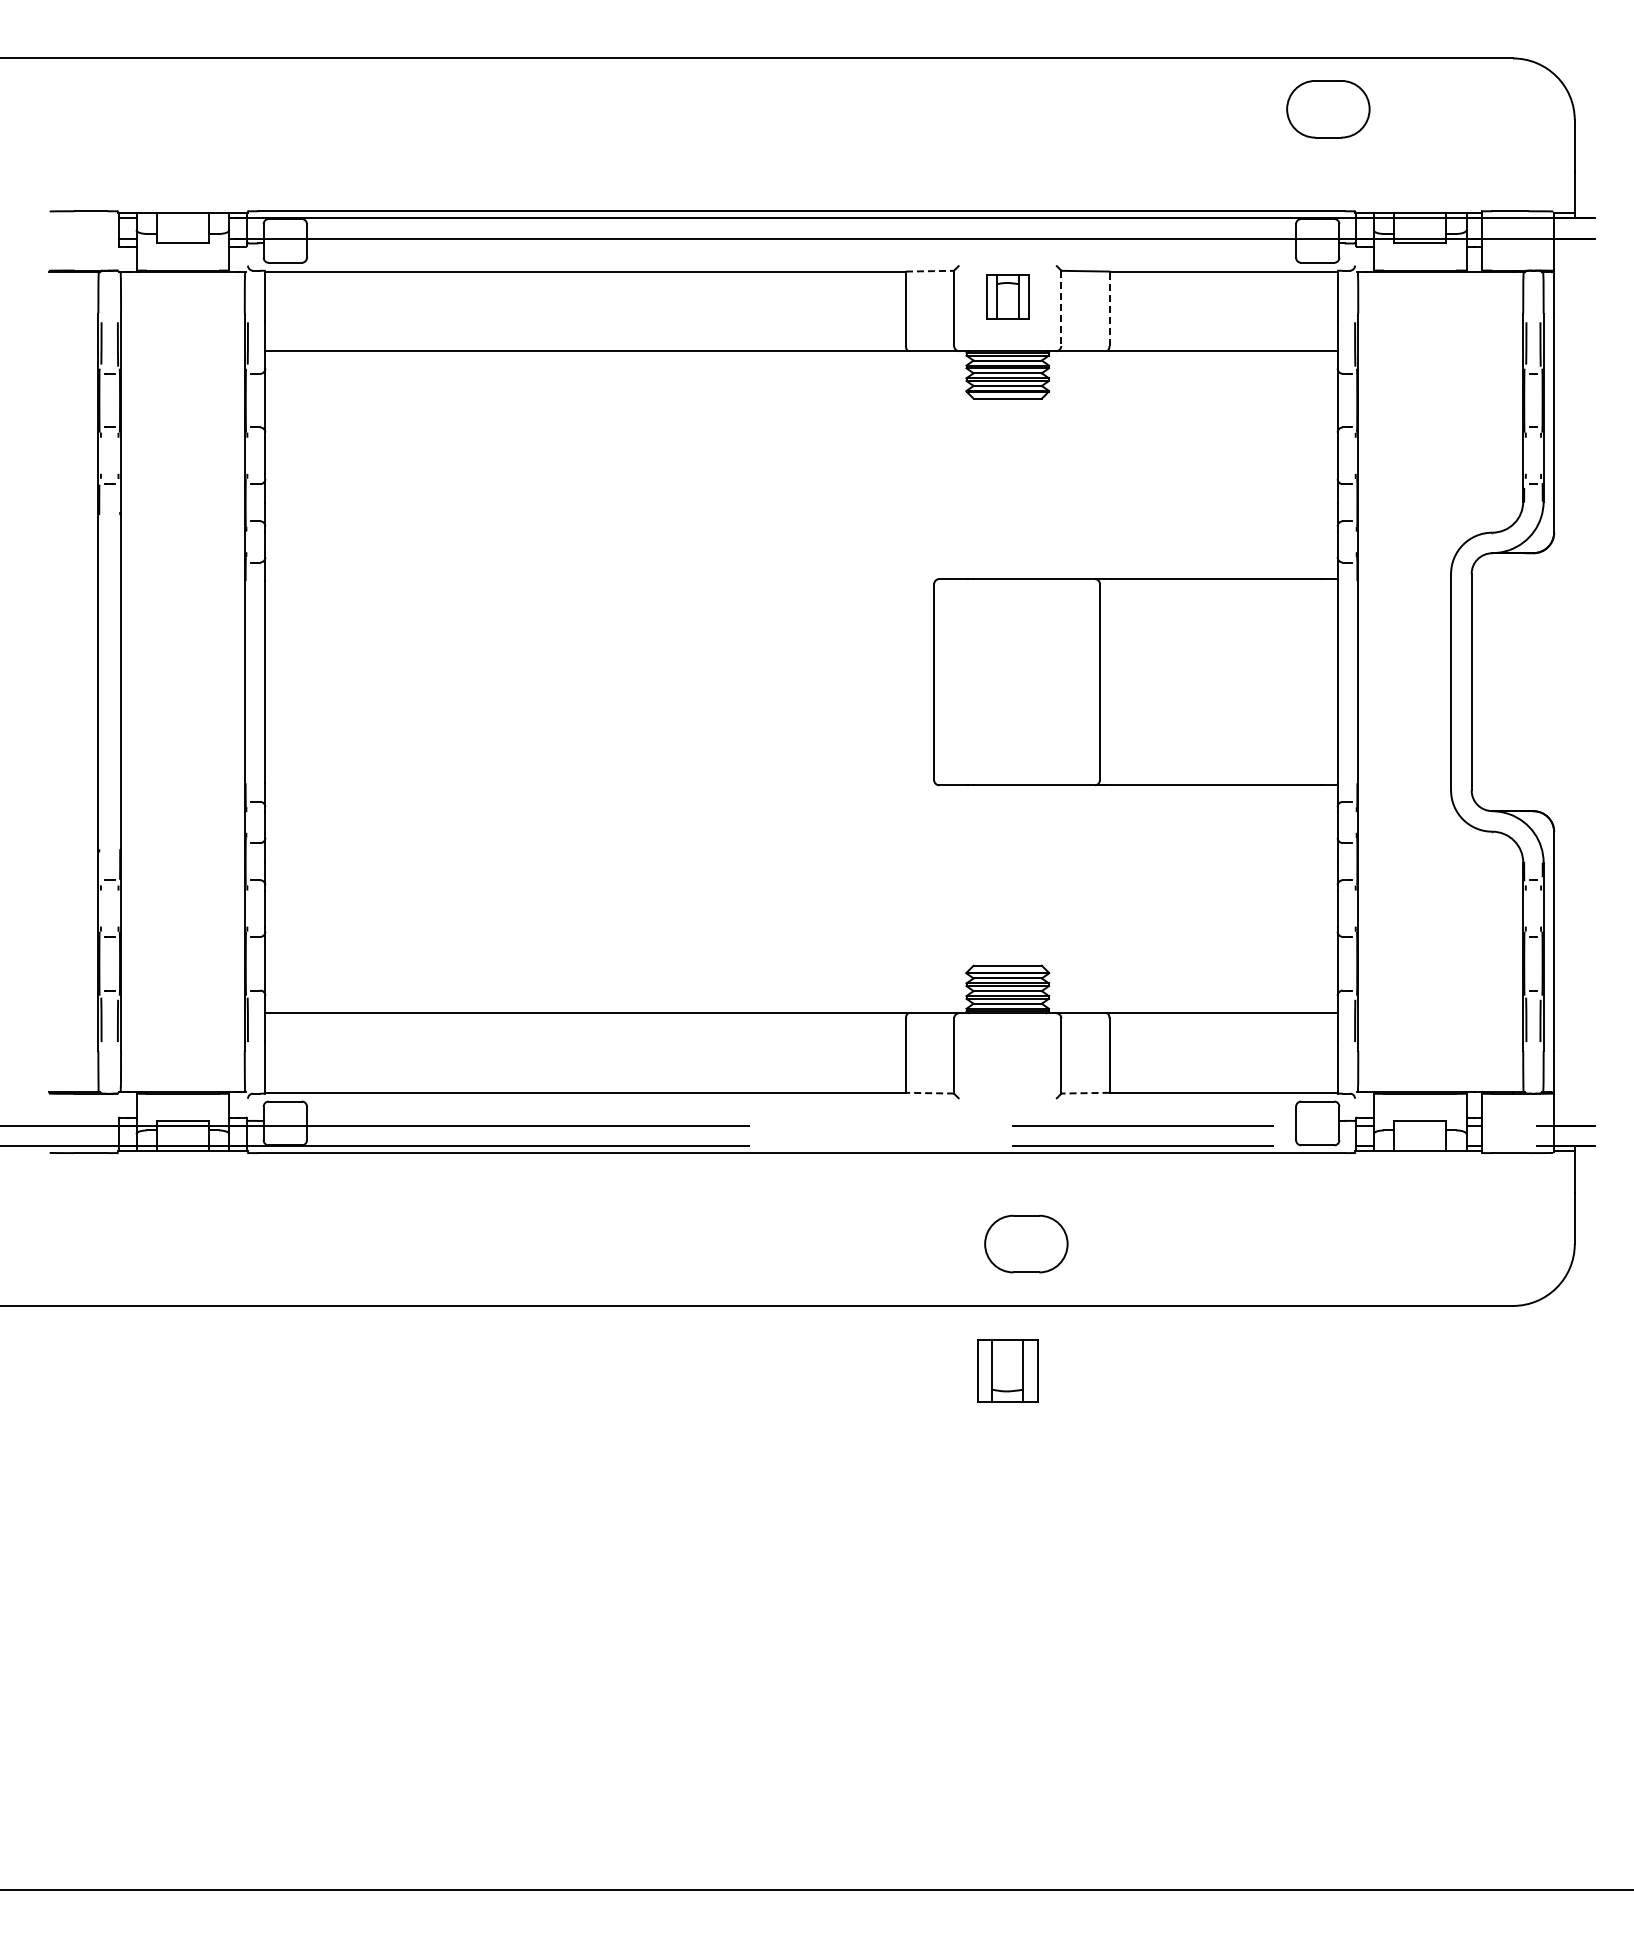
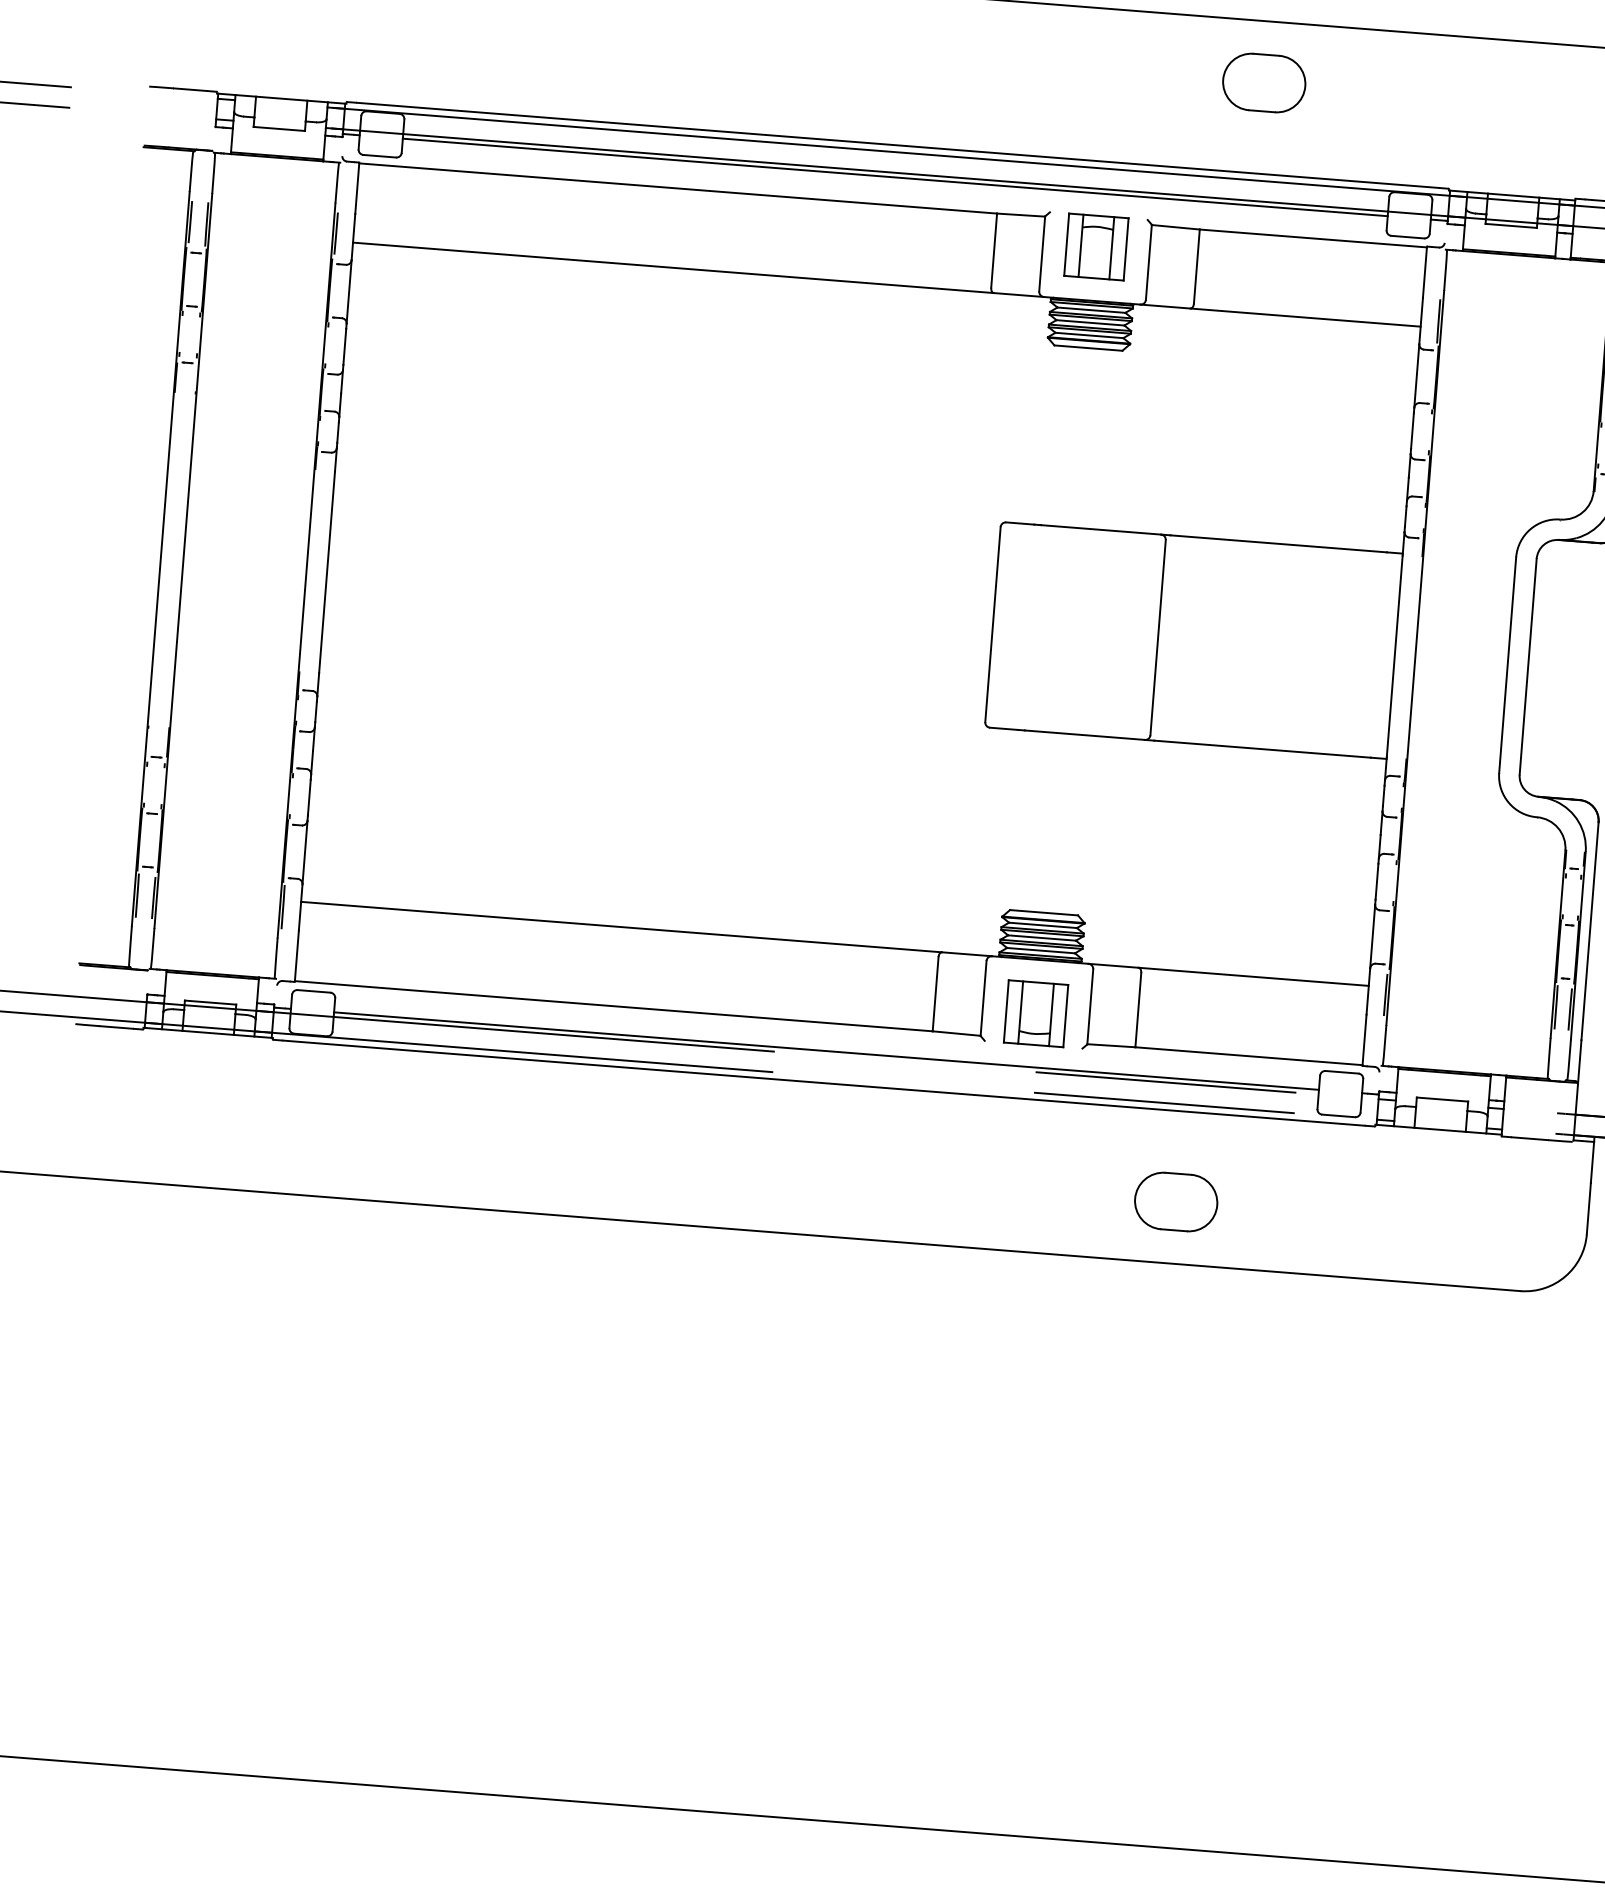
part: (1328, 109) -> (1264, 83), moved
line: (801, 243) -> (895, 177), added
line: (930, 271) -> (1021, 215), dashed -> solid
part: (1007, 296) -> (1096, 246), size x1.43
line: (1061, 308) -> (1149, 262), dashed -> solid
line: (1109, 308) -> (1196, 266), dashed -> solid
line: (929, 1093) -> (956, 1033), dashed -> solid
line: (1084, 1093) -> (1110, 1045), dashed -> solid
line: (801, 1120) -> (826, 1050), added
part: (1026, 1243) -> (1176, 1201), moved
part: (1007, 1370) -> (1035, 1013), moved

